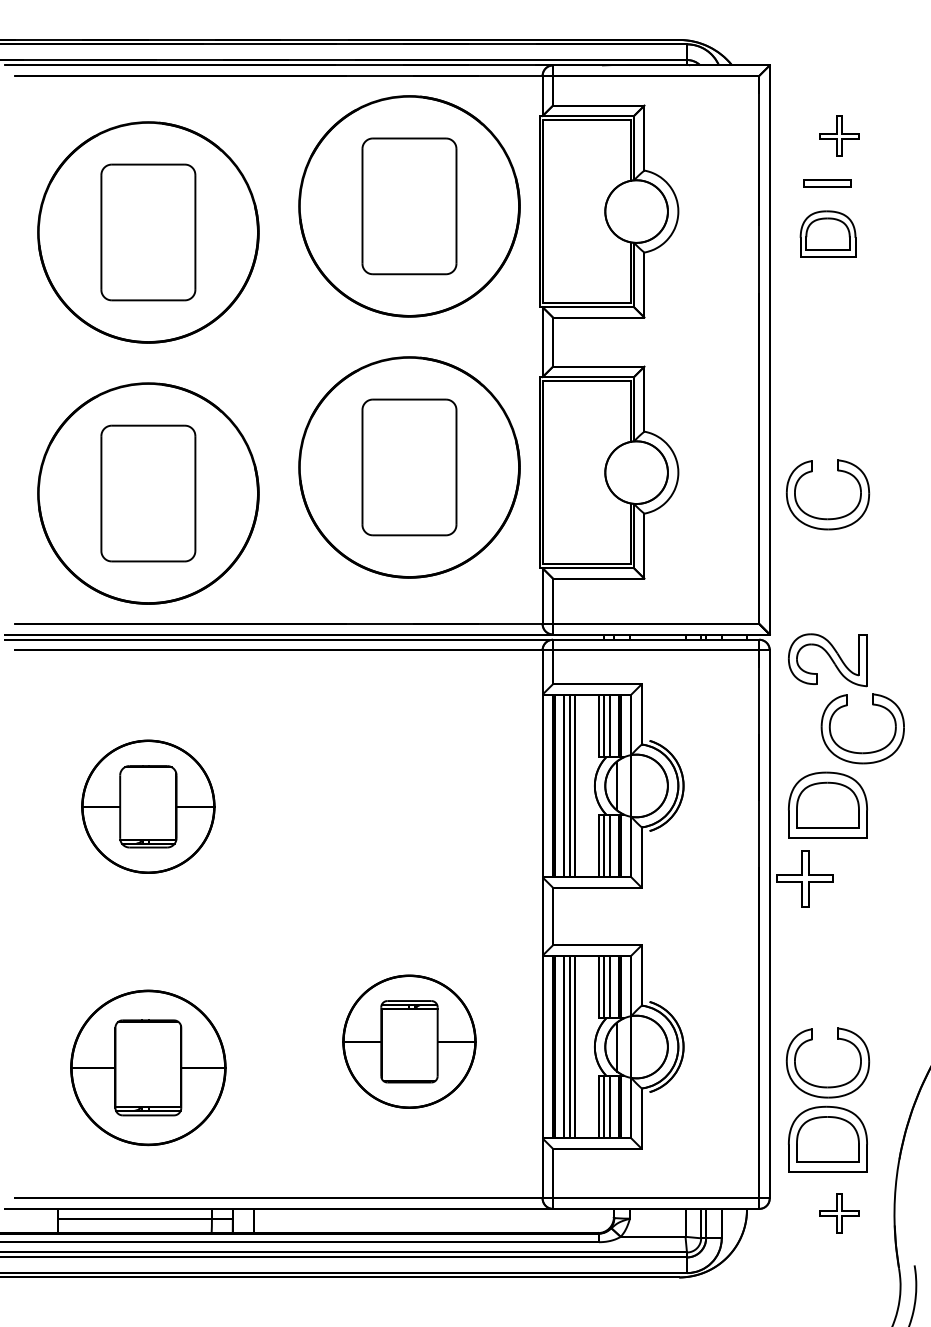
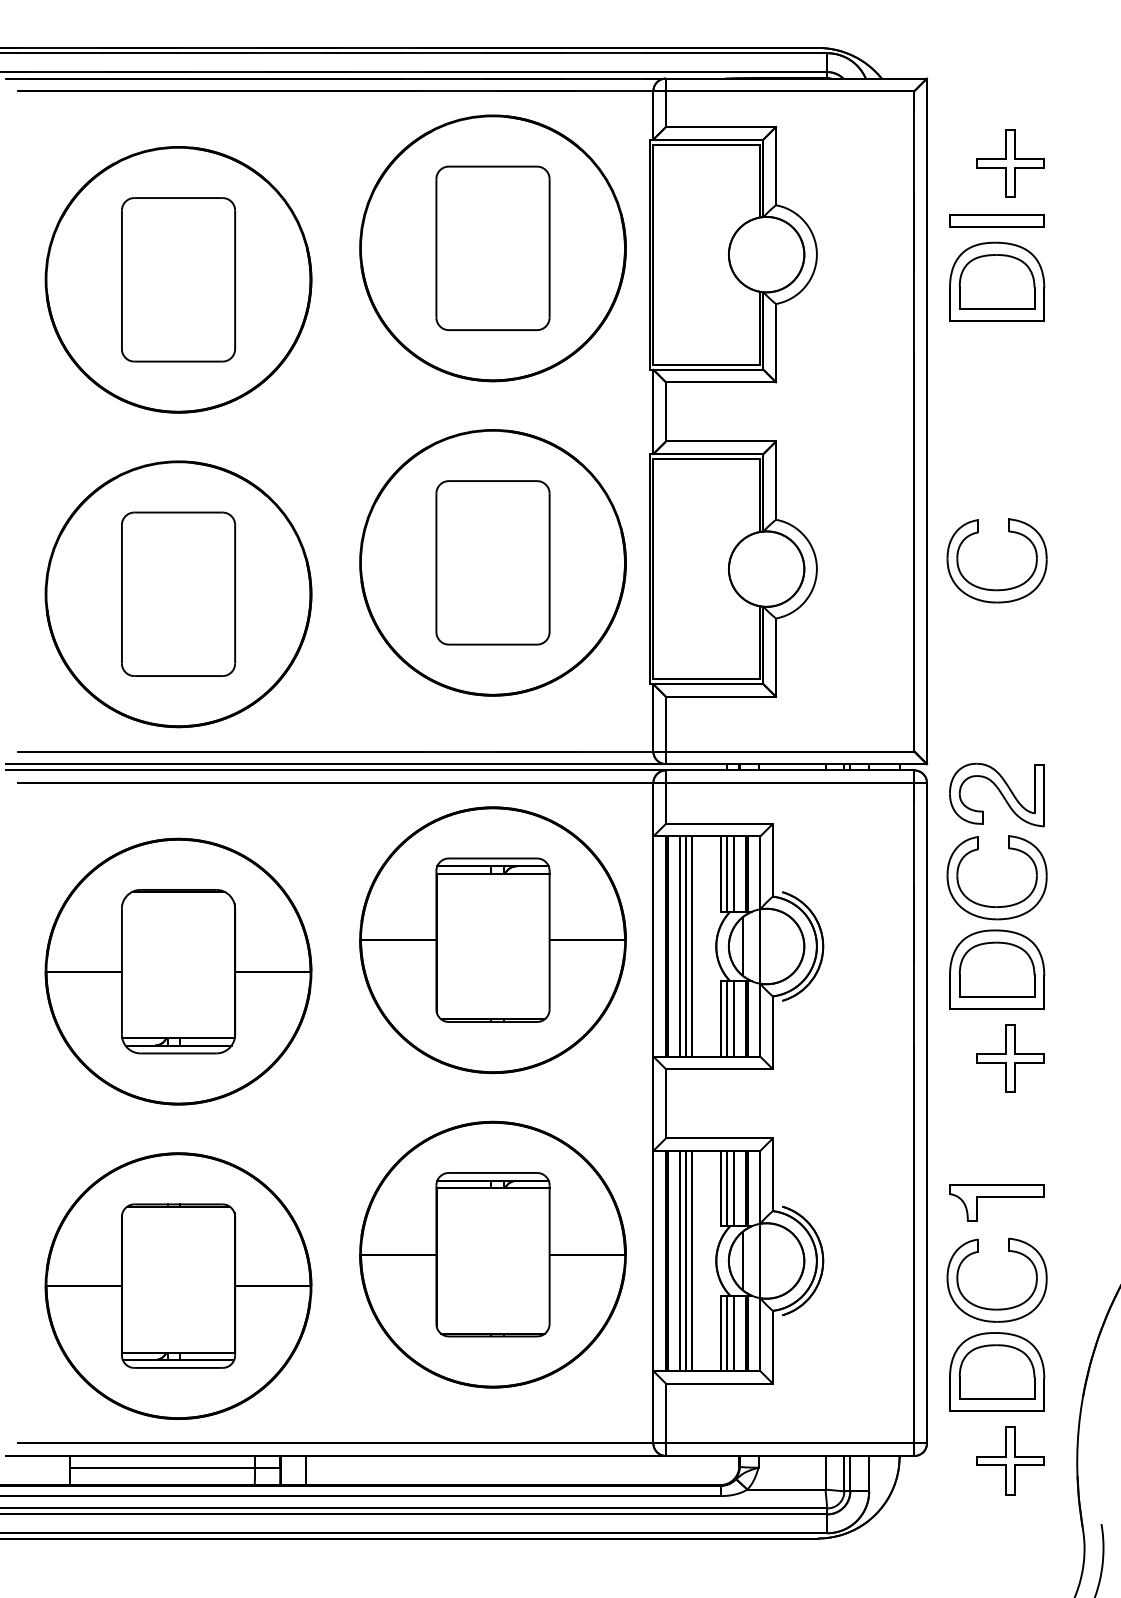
part: (839, 135) -> (1010, 163), size x1.43
part: (827, 183) -> (996, 220), size x1.67
part: (828, 233) -> (997, 281), size x1.43
part: (827, 518) -> (996, 589), moved
part: (856, 751) -> (989, 905), moved
part: (409, 780) -> (492, 940), added
part: (148, 806) -> (178, 971), size x1.67
part: (805, 878) -> (1010, 1058), moved
part: (827, 998) -> (996, 1202), added
part: (409, 1041) -> (492, 1254), size x1.67
part: (148, 1067) -> (178, 1285), size x1.43
part: (839, 1212) -> (1010, 1460), size x1.43

